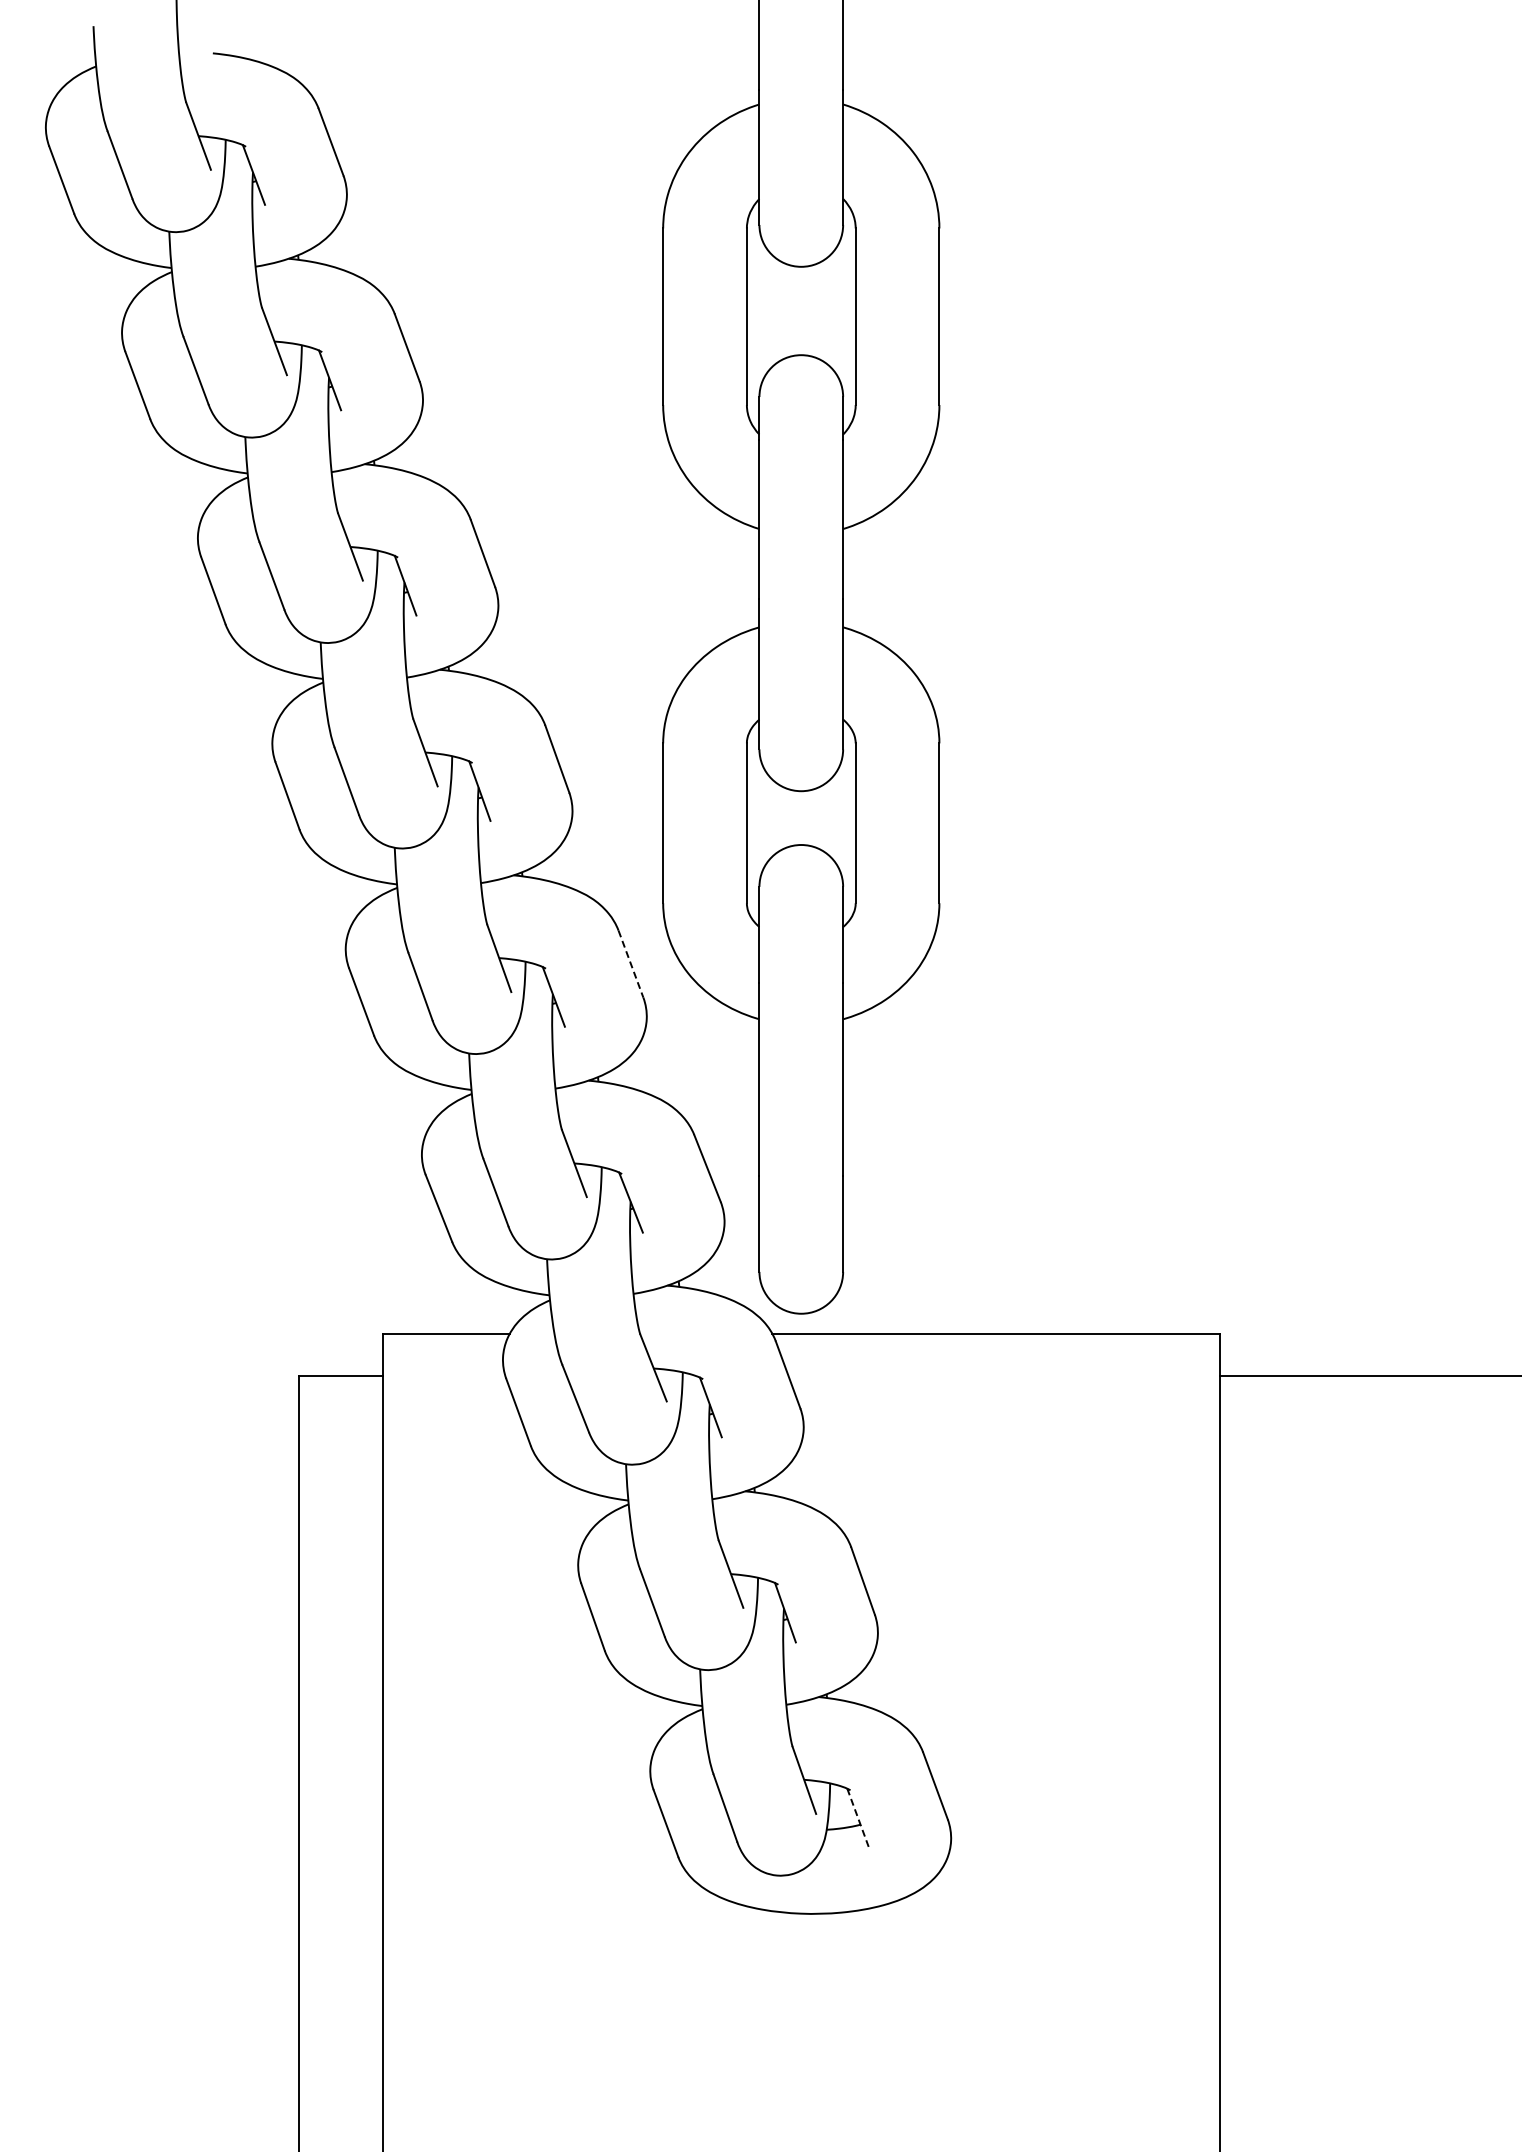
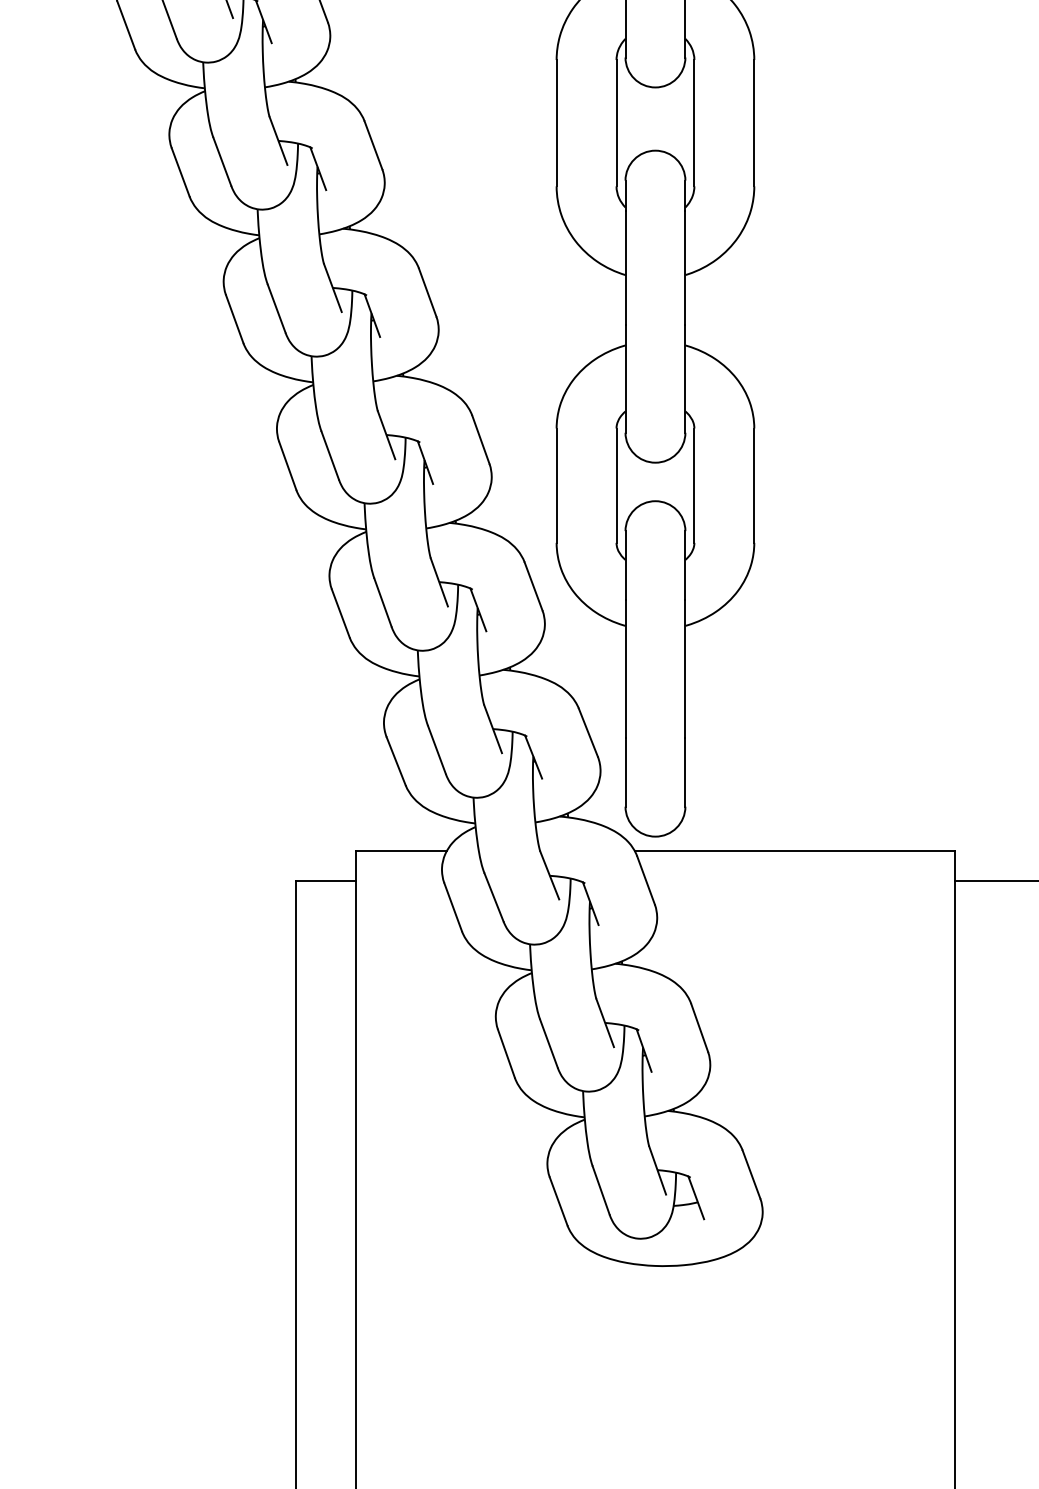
line: (630, 964) -> (533, 586), dashed -> solid
line: (858, 1818) -> (696, 1197), dashed -> solid

